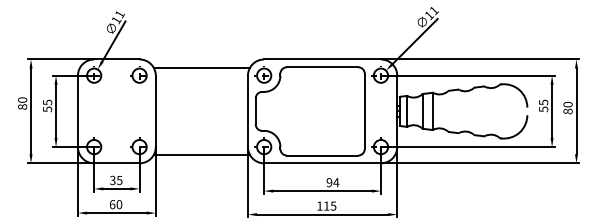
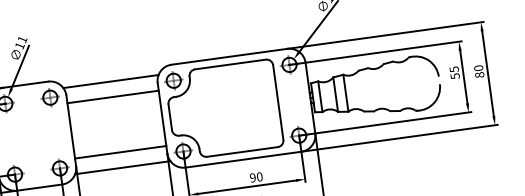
line: (201, 83) -> (112, 97), added
line: (201, 139) -> (120, 152), added
text: (336, 182) -> (259, 176), 94 -> 90

